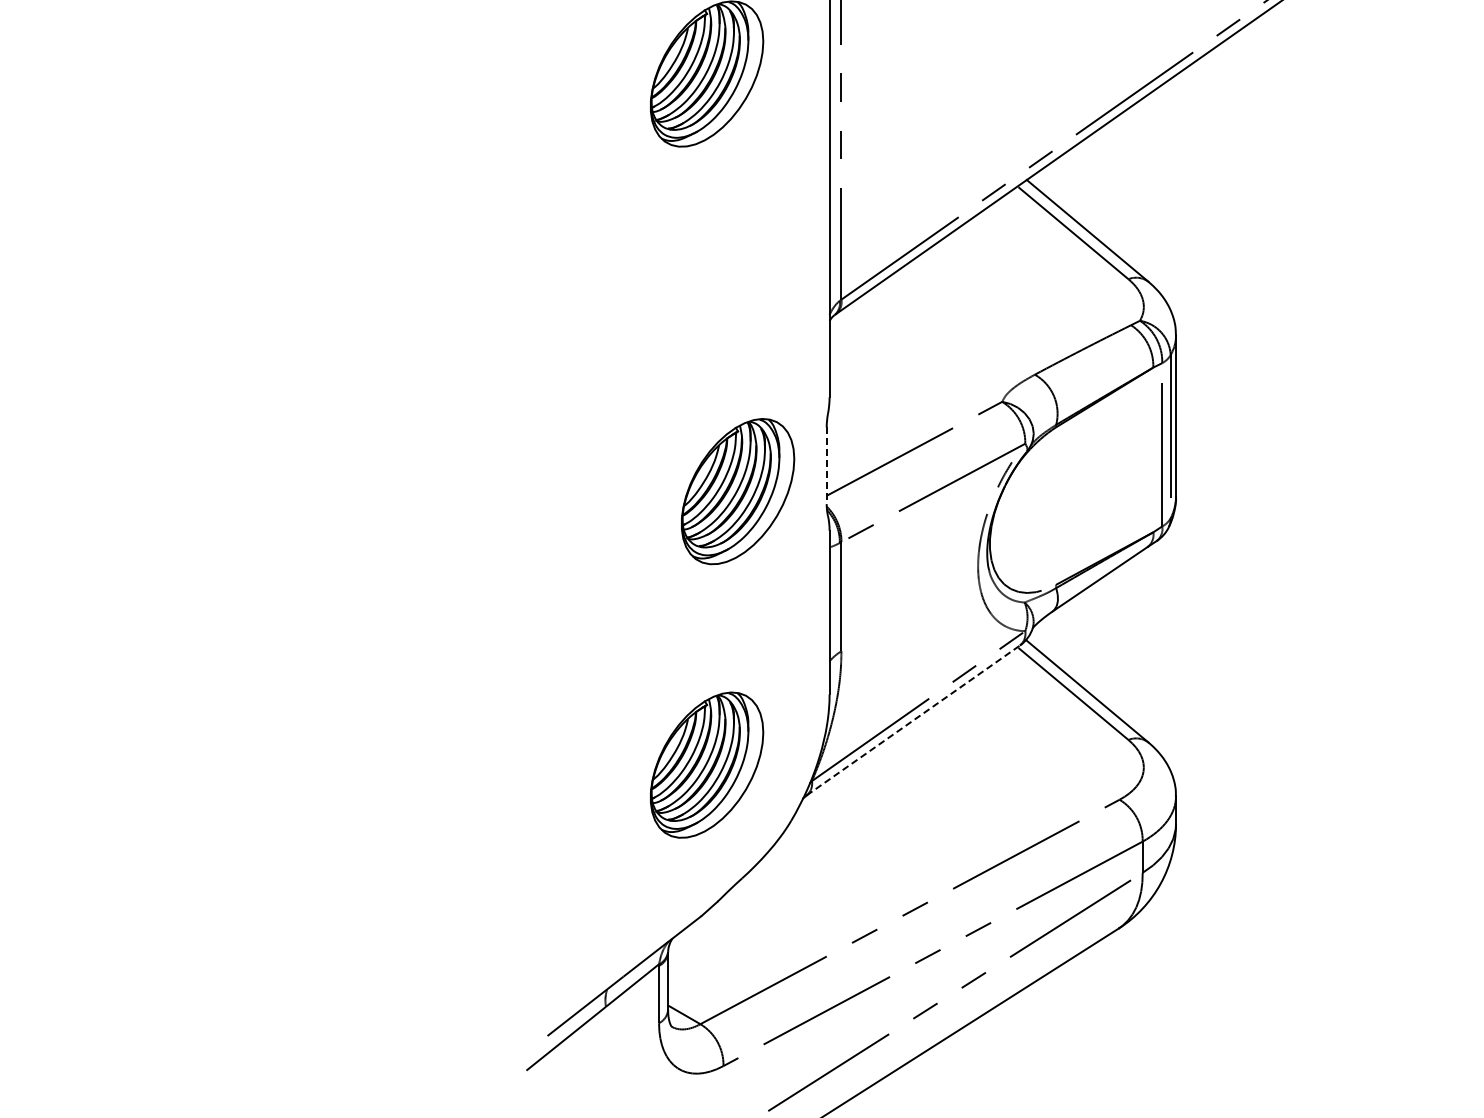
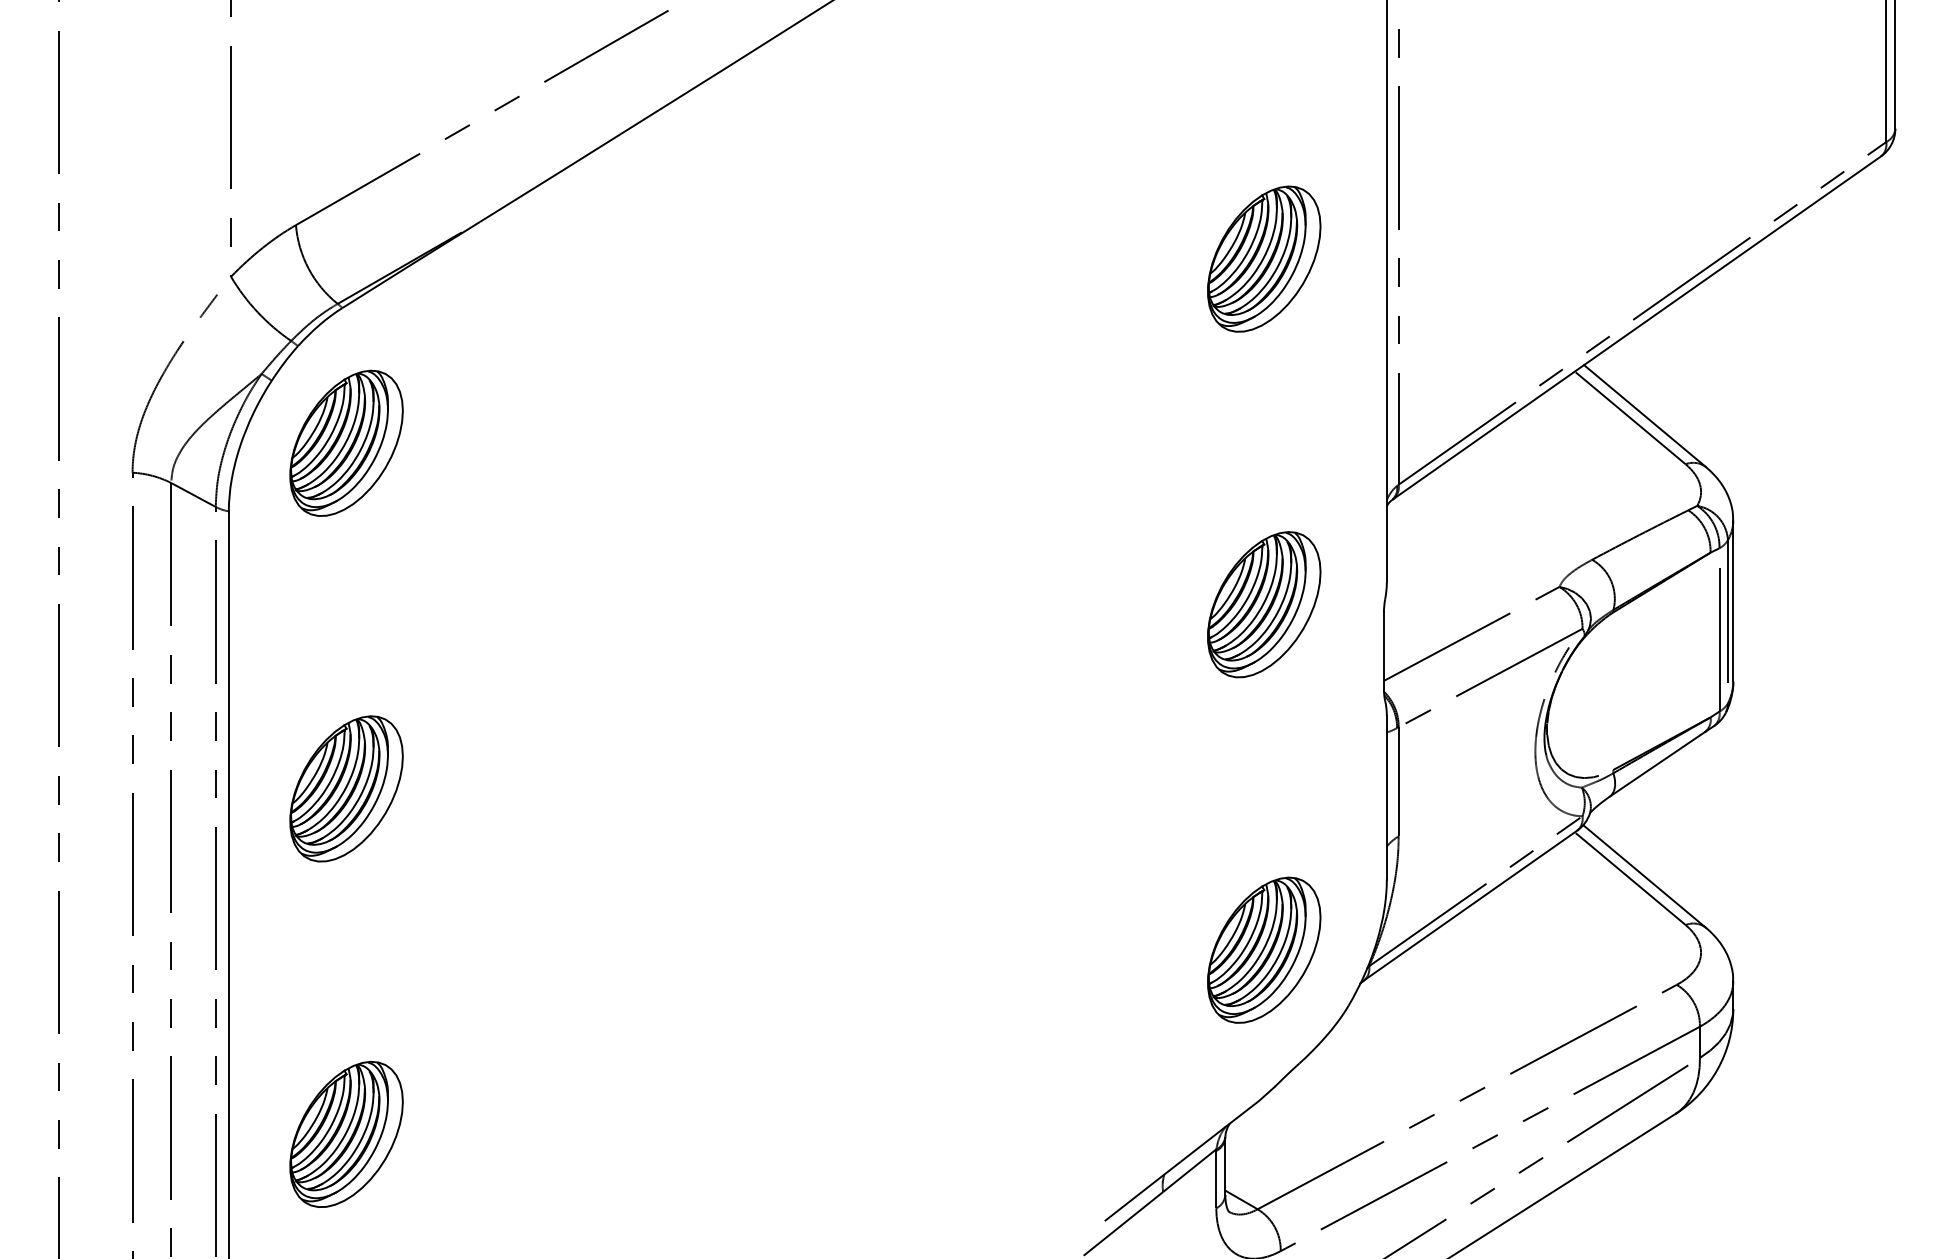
line: (826, 466) -> (1383, 651), dashed -> solid
part: (738, 491) -> (1264, 604), moved
line: (914, 720) -> (1471, 905), dashed -> solid

